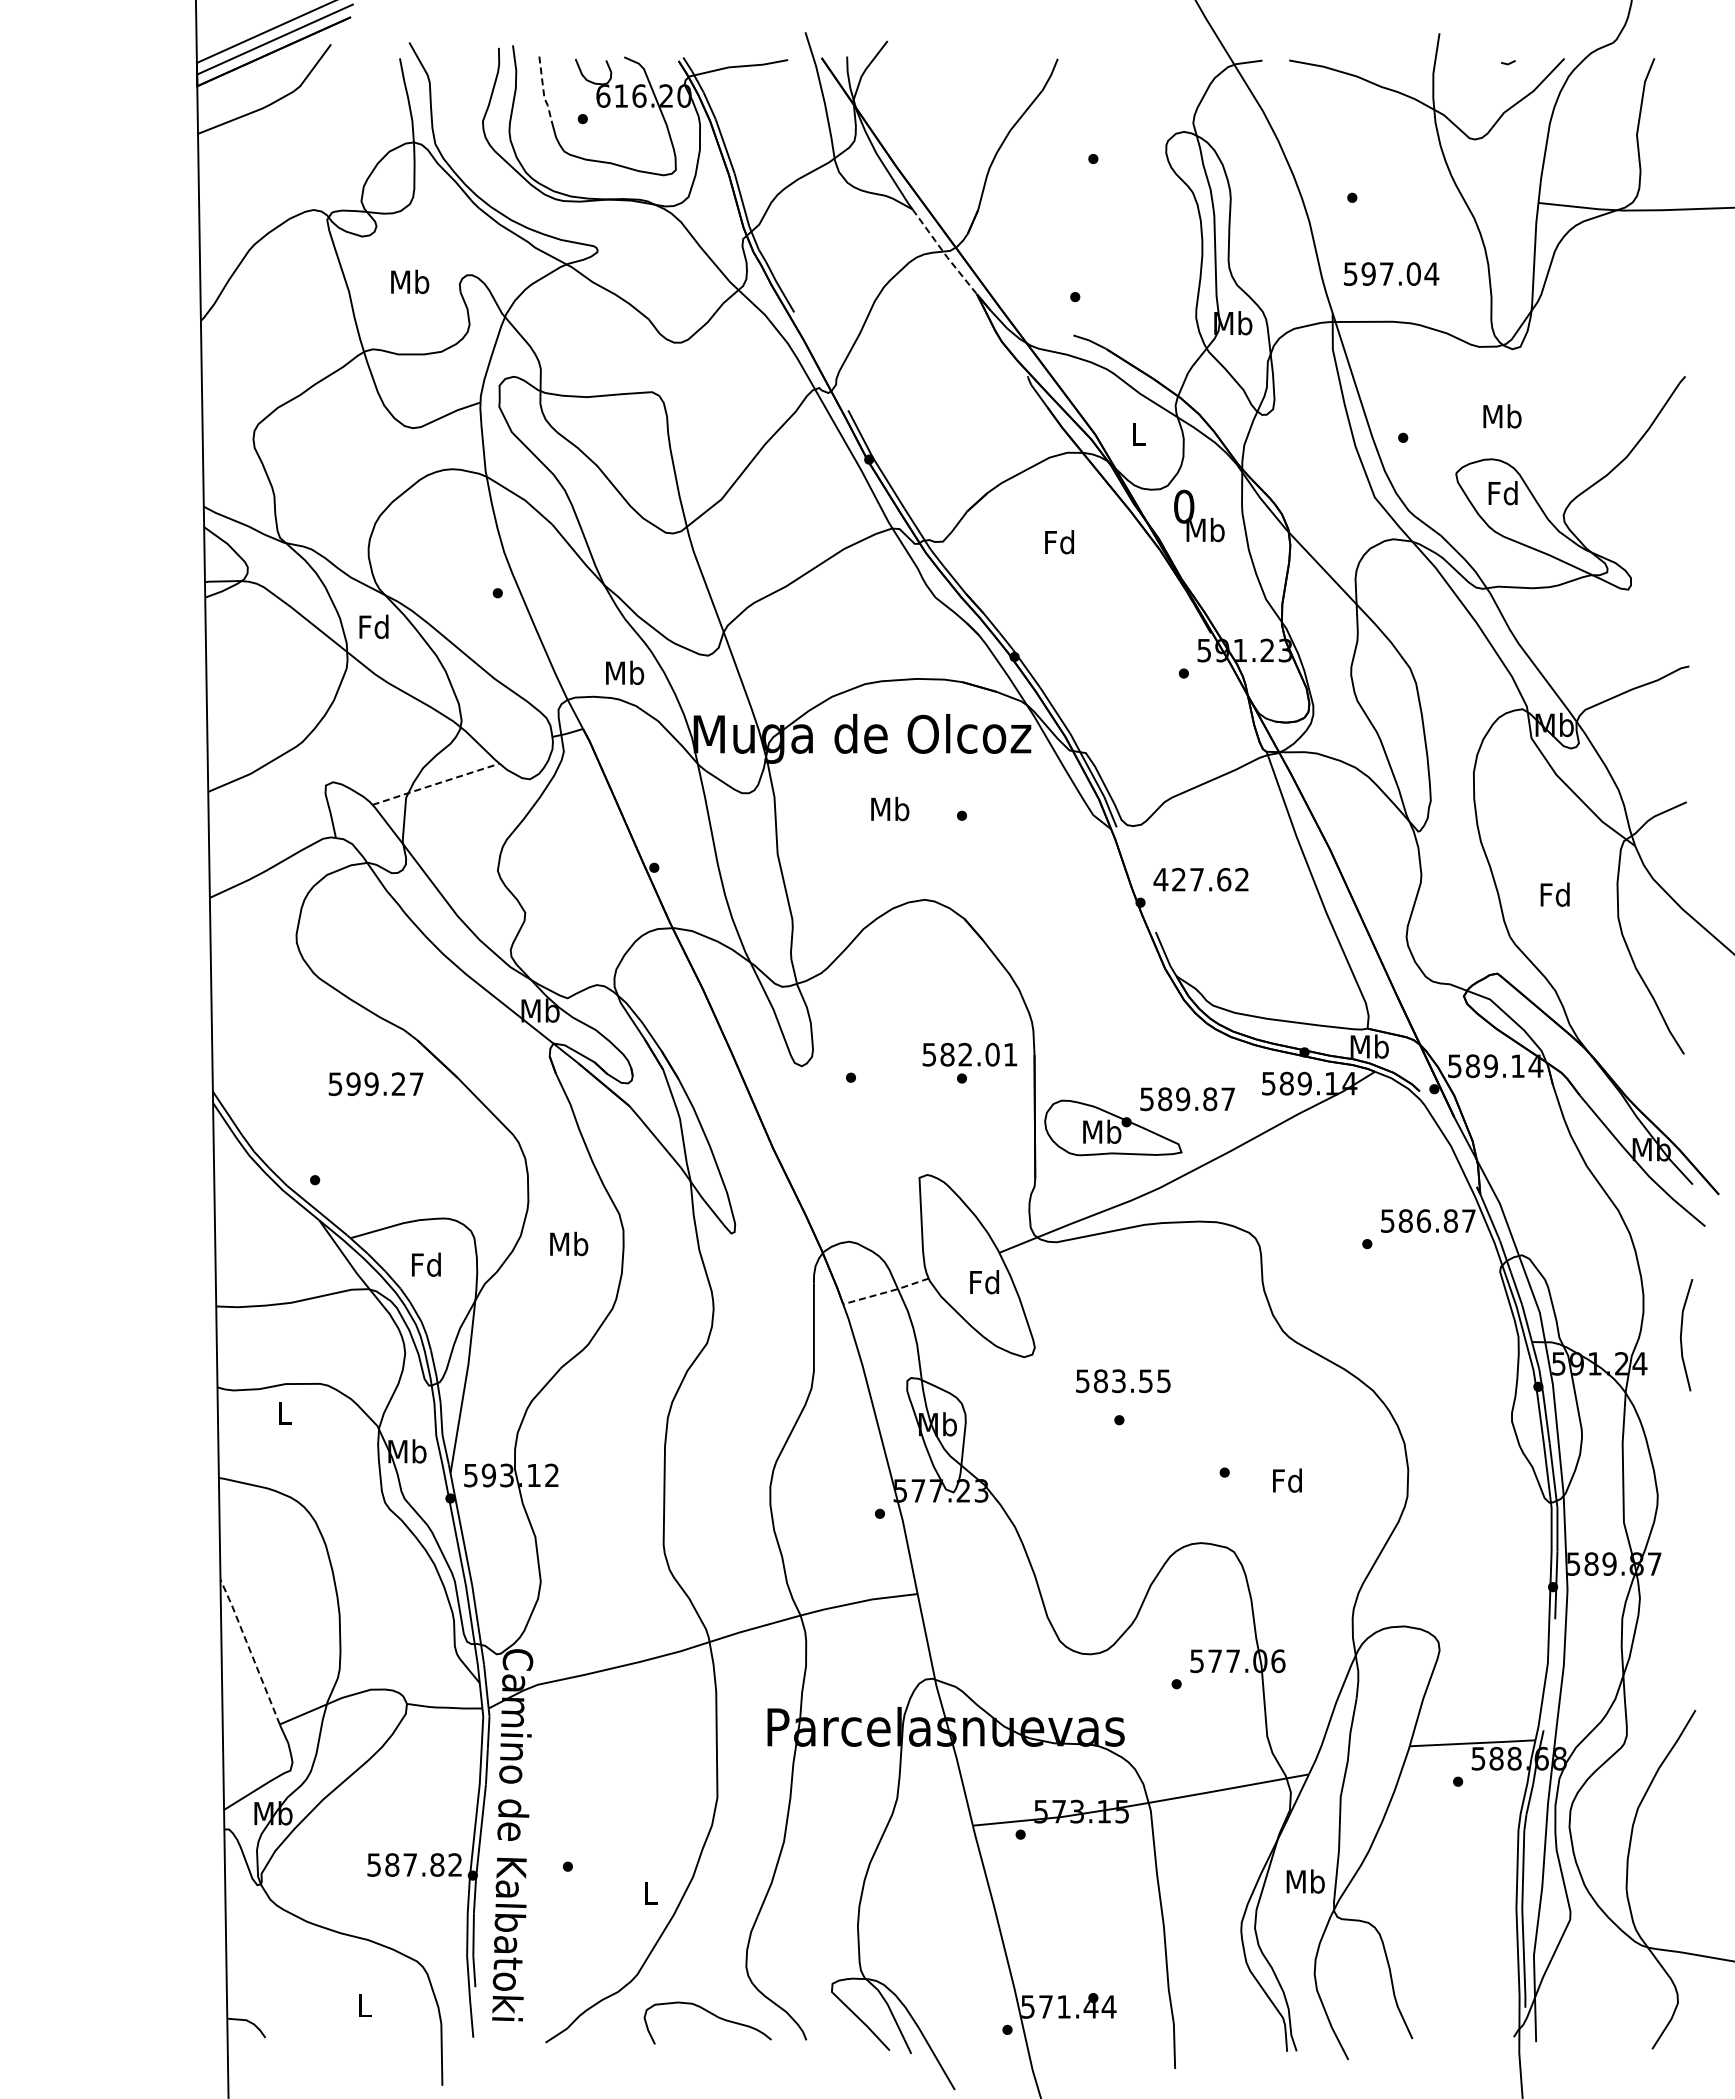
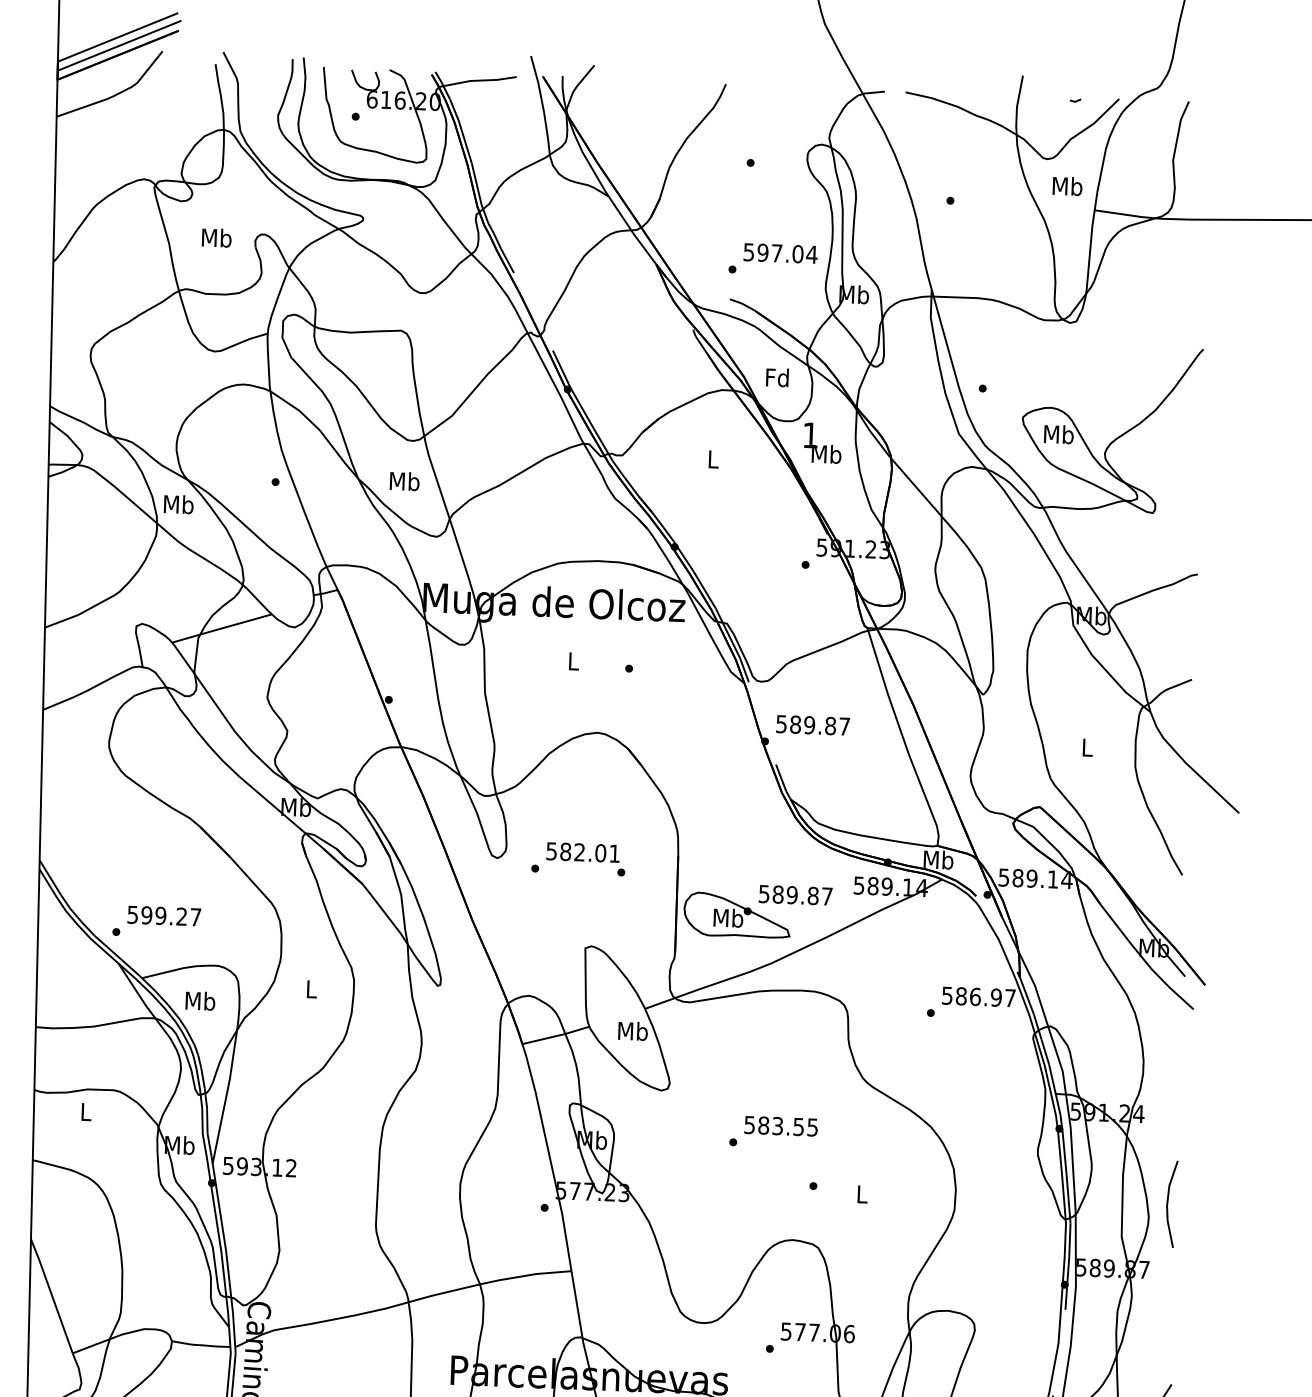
line: (543, 91) -> (325, 94), dashed -> solid
line: (944, 253) -> (632, 231), dashed -> solid
text: (1391, 273) -> (780, 253), moved
text: (1502, 416) -> (1067, 186), moved
text: (1138, 433) -> (777, 377), L -> Fd
text: (1503, 493) -> (1058, 434), Fd -> Mb
text: (1184, 506) -> (810, 435), 0 -> 1
text: (1059, 542) -> (712, 459), Fd -> L
text: (374, 626) -> (178, 504), Fd -> Mb
text: (625, 672) -> (405, 481), moved
line: (435, 784) -> (221, 628), dashed -> solid
text: (890, 808) -> (573, 660), Mb -> L
text: (1200, 879) -> (812, 725), 427.62 -> 589.87
text: (1554, 894) -> (1086, 747), Fd -> L
text: (969, 1054) -> (582, 852), moved
text: (375, 1083) -> (163, 915), moved
text: (1450, 1220) -> (996, 997), 586.87 -> 586.97
text: (569, 1243) -> (311, 988), Mb -> L
text: (426, 1264) -> (200, 1000), Fd -> Mb
text: (985, 1282) -> (633, 1031), Fd -> Mb
line: (886, 1292) -> (556, 1036), dashed -> solid
line: (1682, 1332) -> (1168, 1202), moved
text: (1123, 1381) -> (781, 1126), moved
text: (1287, 1480) -> (861, 1194), Fd -> L
line: (250, 1650) -> (52, 1295), dashed -> solid

